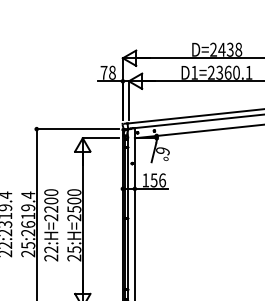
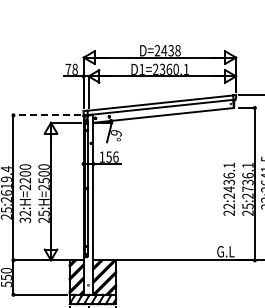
line: (77, 129) -> (46, 115), solid -> dashed
text: (51, 258) -> (25, 220), 22:H=2200 -> 32:H=2200

